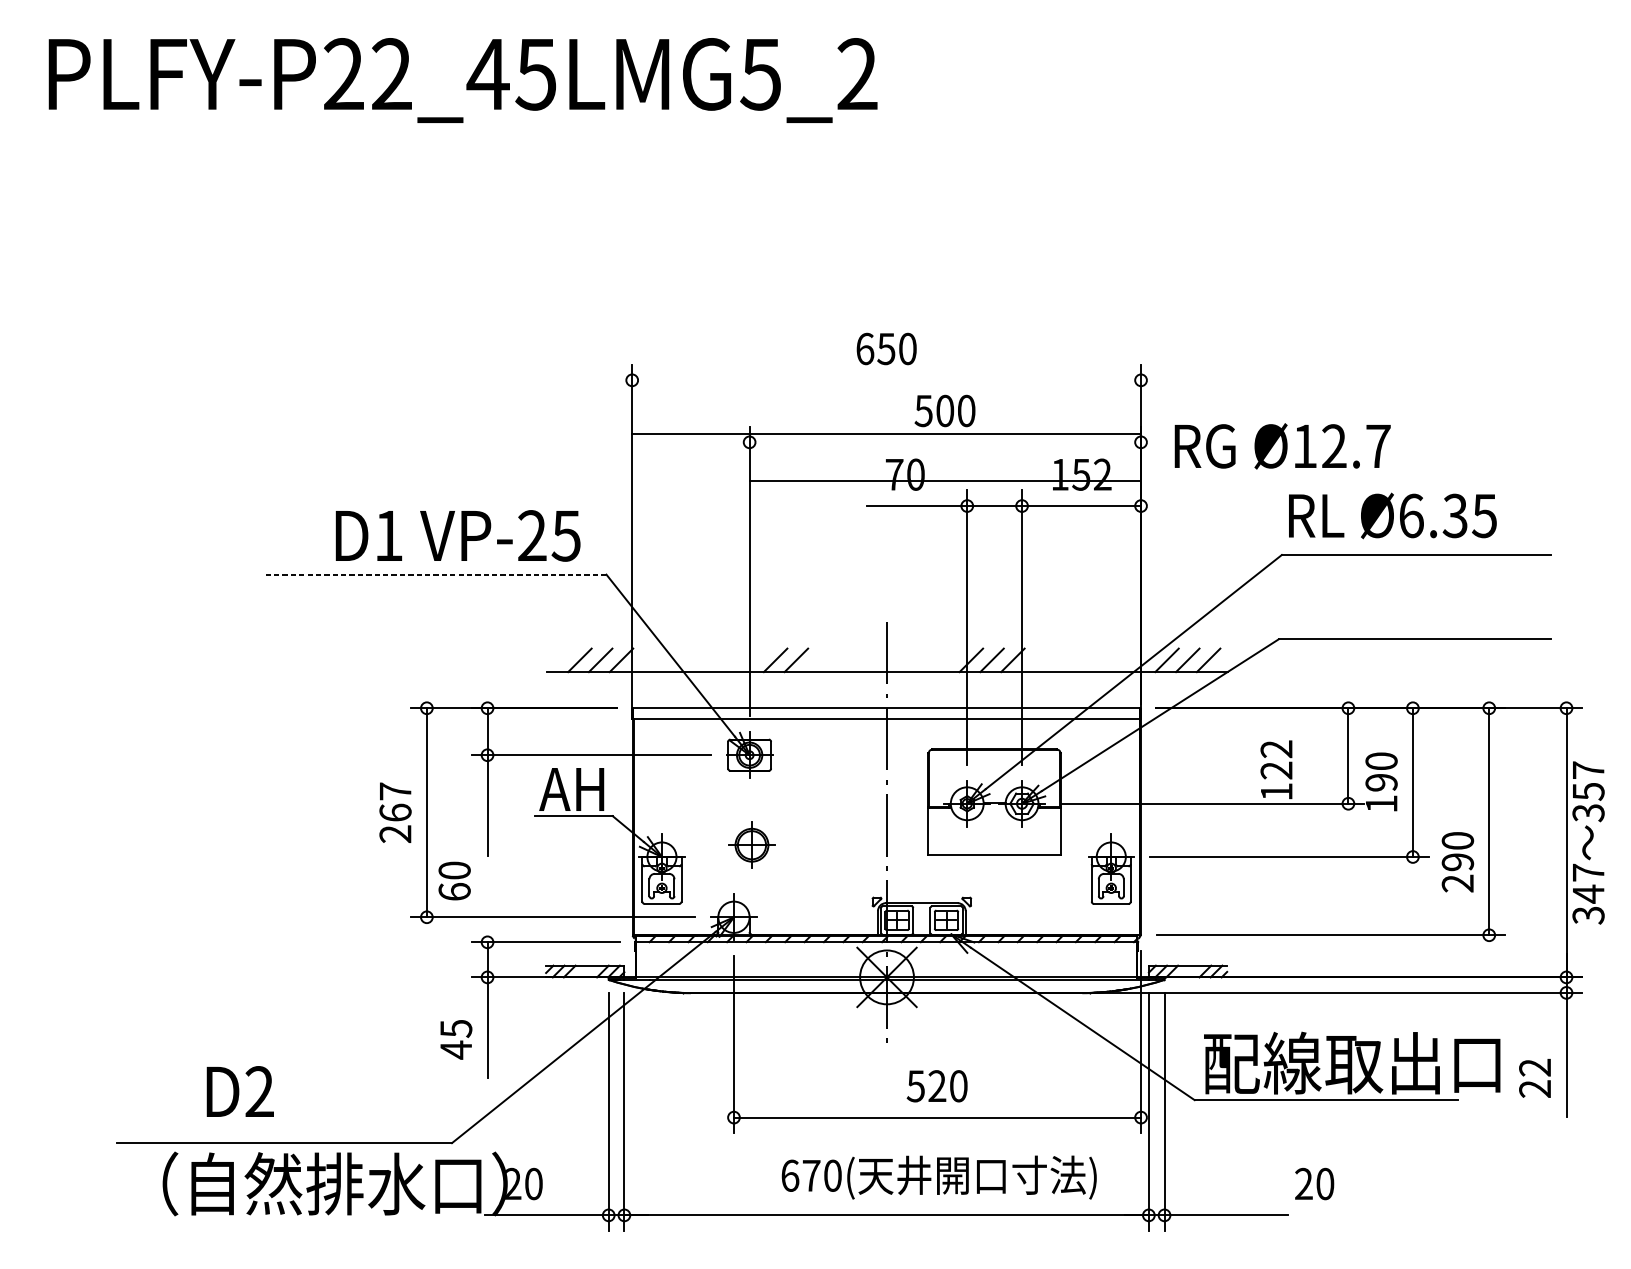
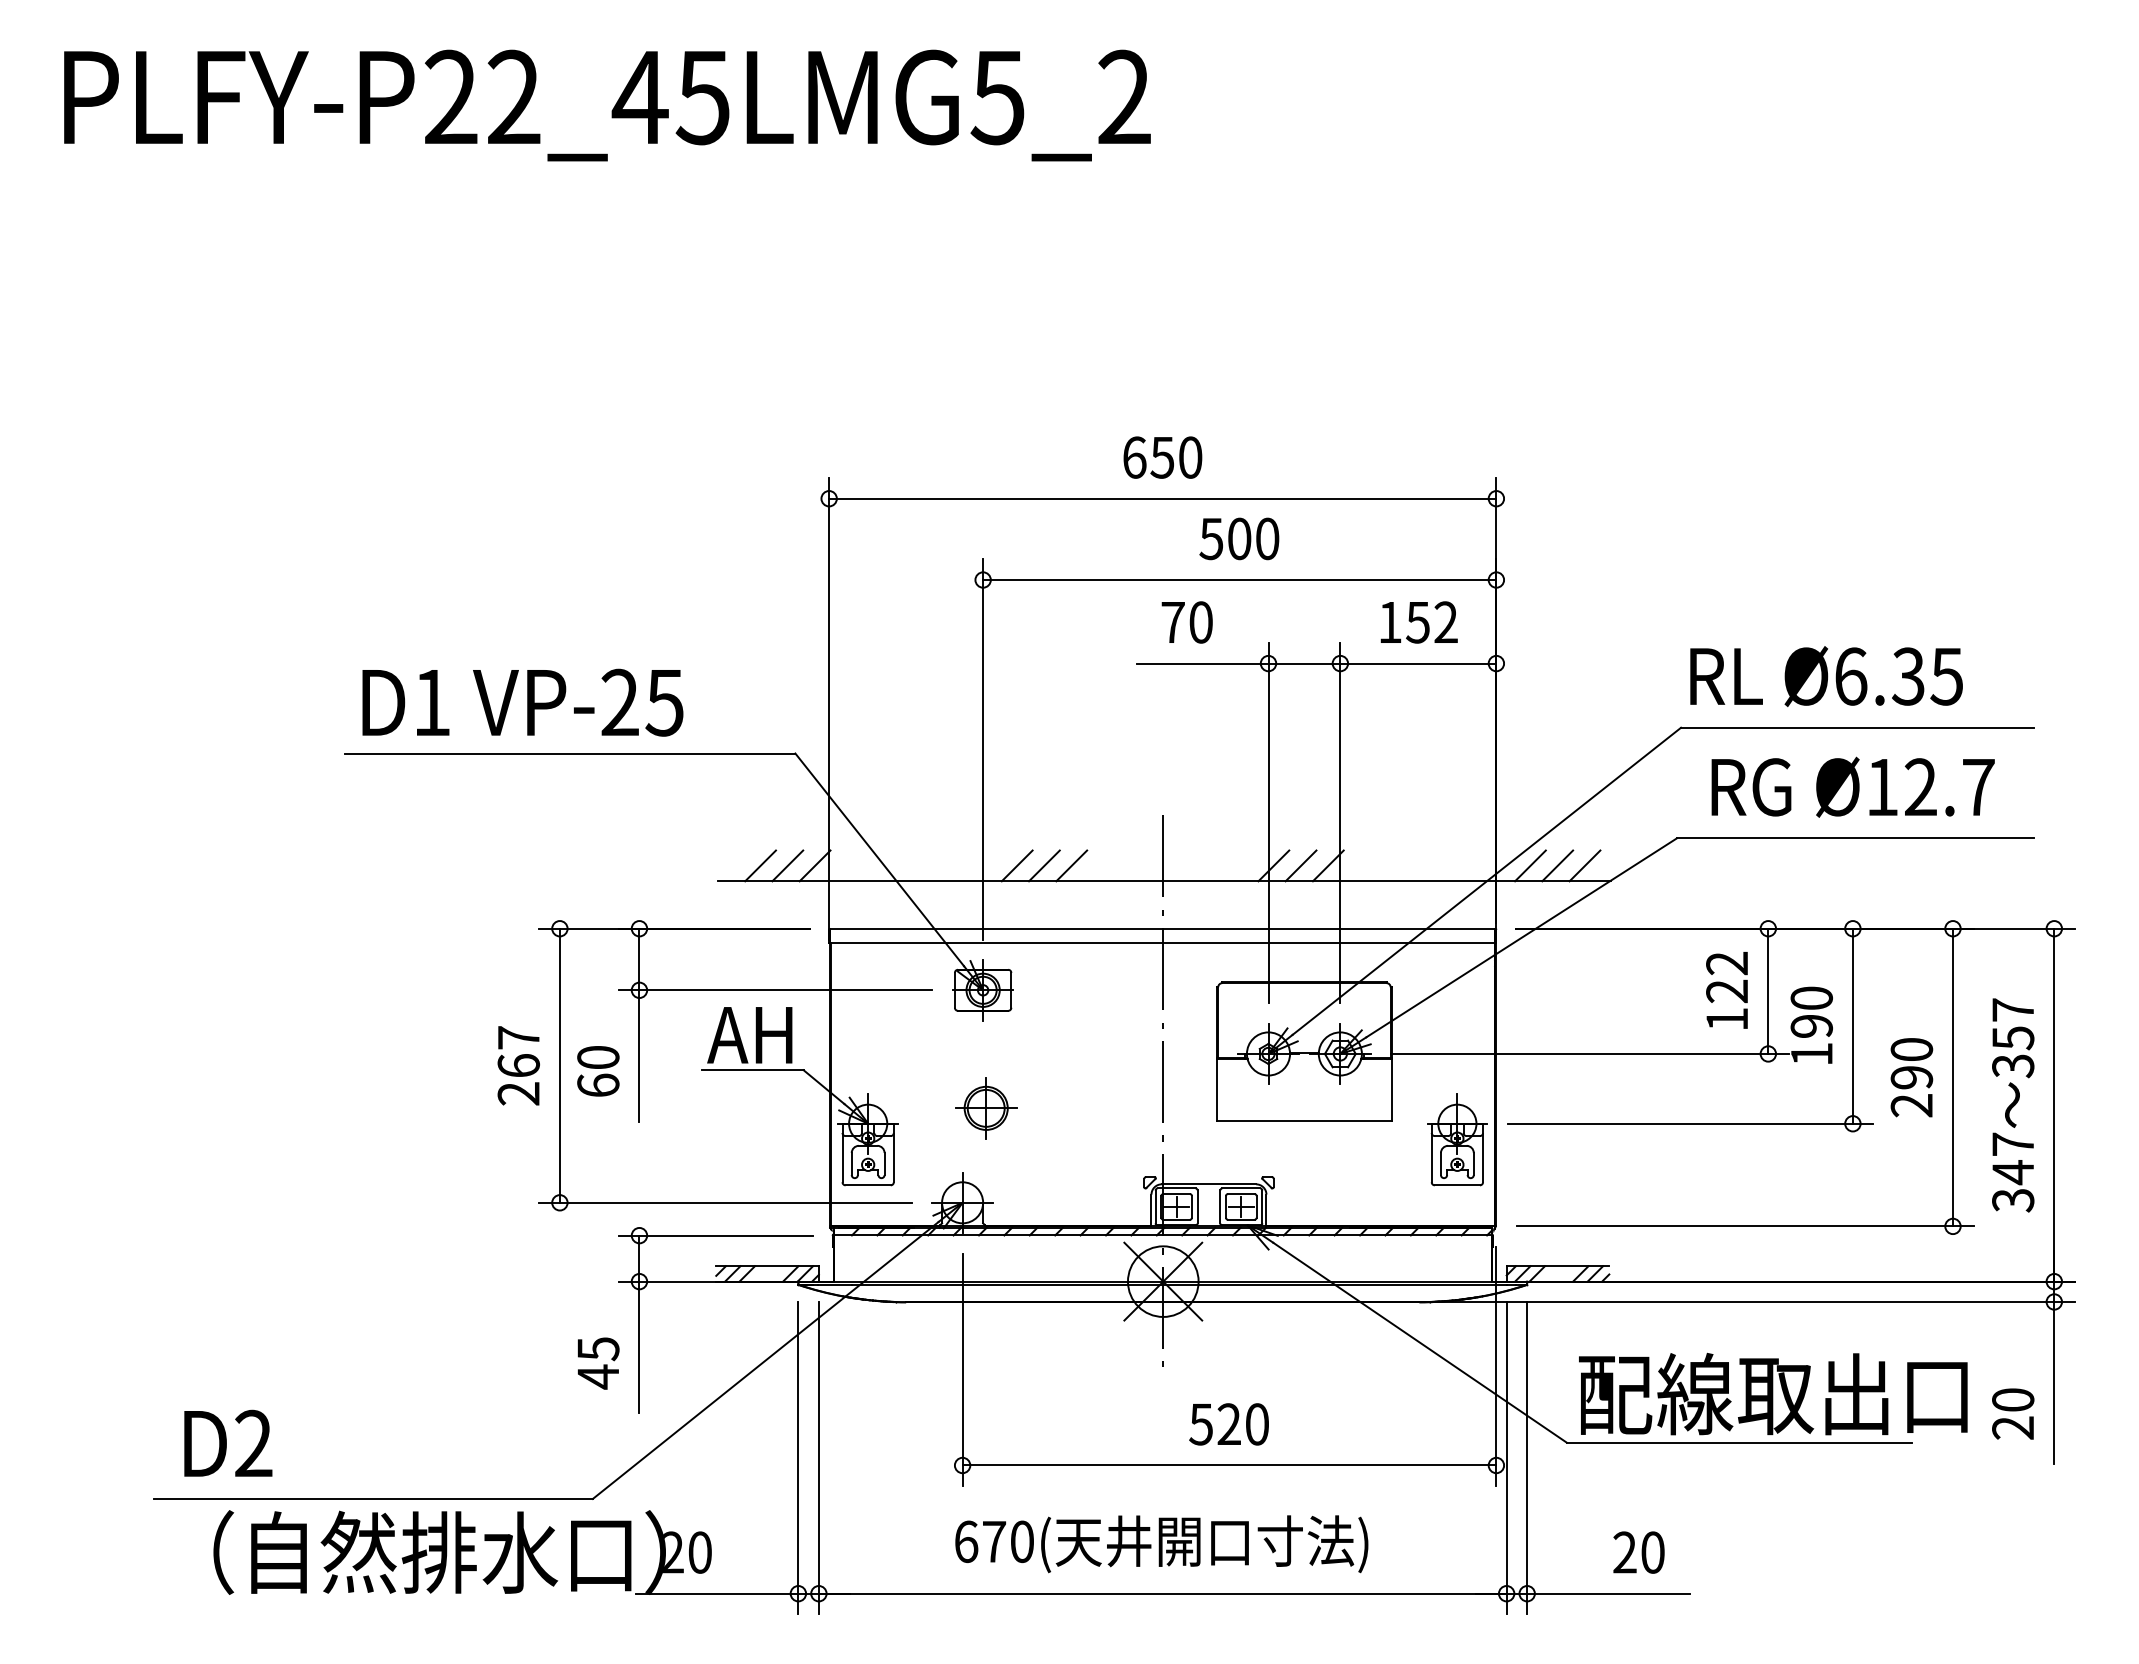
line: (886, 434) -> (1162, 498), moved
text: (1282, 445) -> (1852, 786), moved
line: (945, 481) -> (1239, 580), moved
text: (457, 535) -> (522, 702), moved
line: (434, 574) -> (569, 753), dashed -> solid
line: (817, 660) -> (1071, 865), added
text: (1276, 769) -> (1726, 990), moved
text: (1588, 843) -> (2013, 1105), moved
text: (1457, 862) -> (1911, 1077), moved
text: (454, 881) -> (598, 1071), moved
text: (1535, 1067) -> (2013, 1399), 22 -> 20
text: (240, 1090) -> (228, 1442), moved
text: (939, 1177) -> (1161, 1544), moved
text: (1314, 1183) -> (1638, 1552), moved

